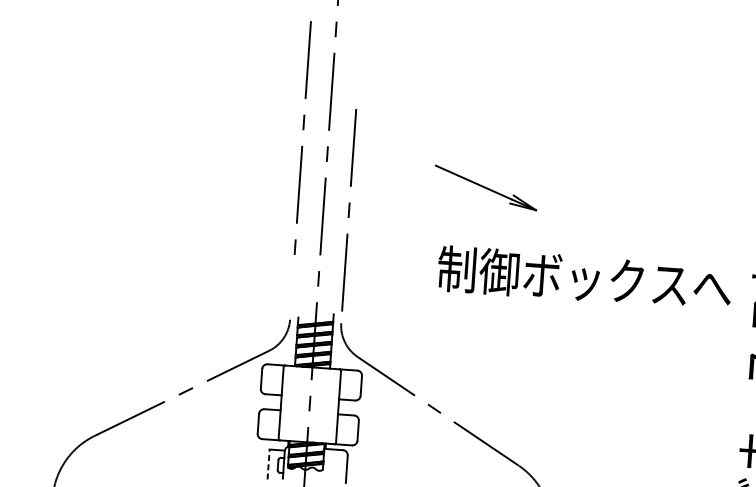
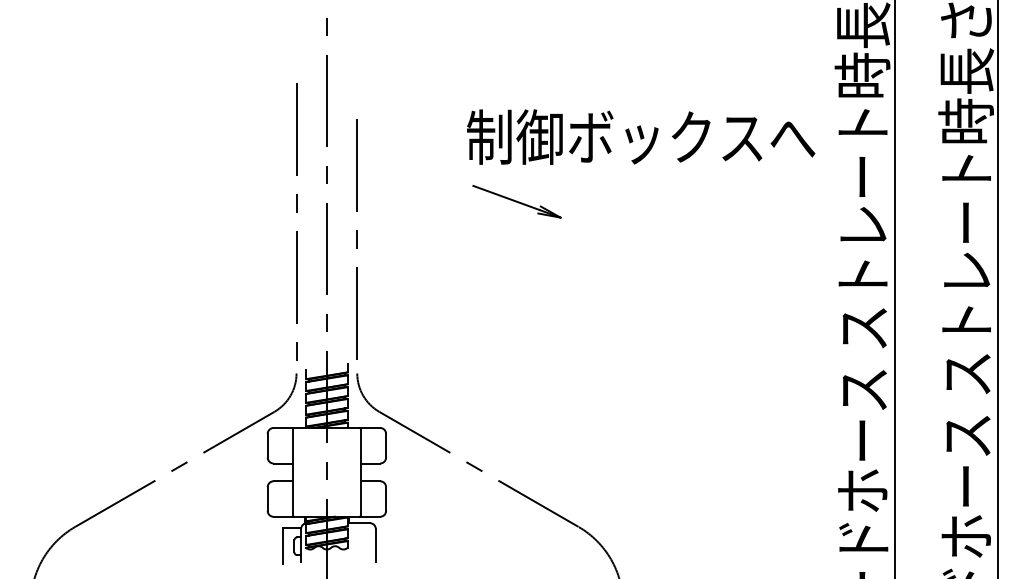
line: (303, 130) -> (296, 212), moved
part: (485, 187) -> (516, 201), size x0.71
text: (585, 277) -> (641, 136), moved
line: (268, 464) -> (283, 546), dashed -> solid

